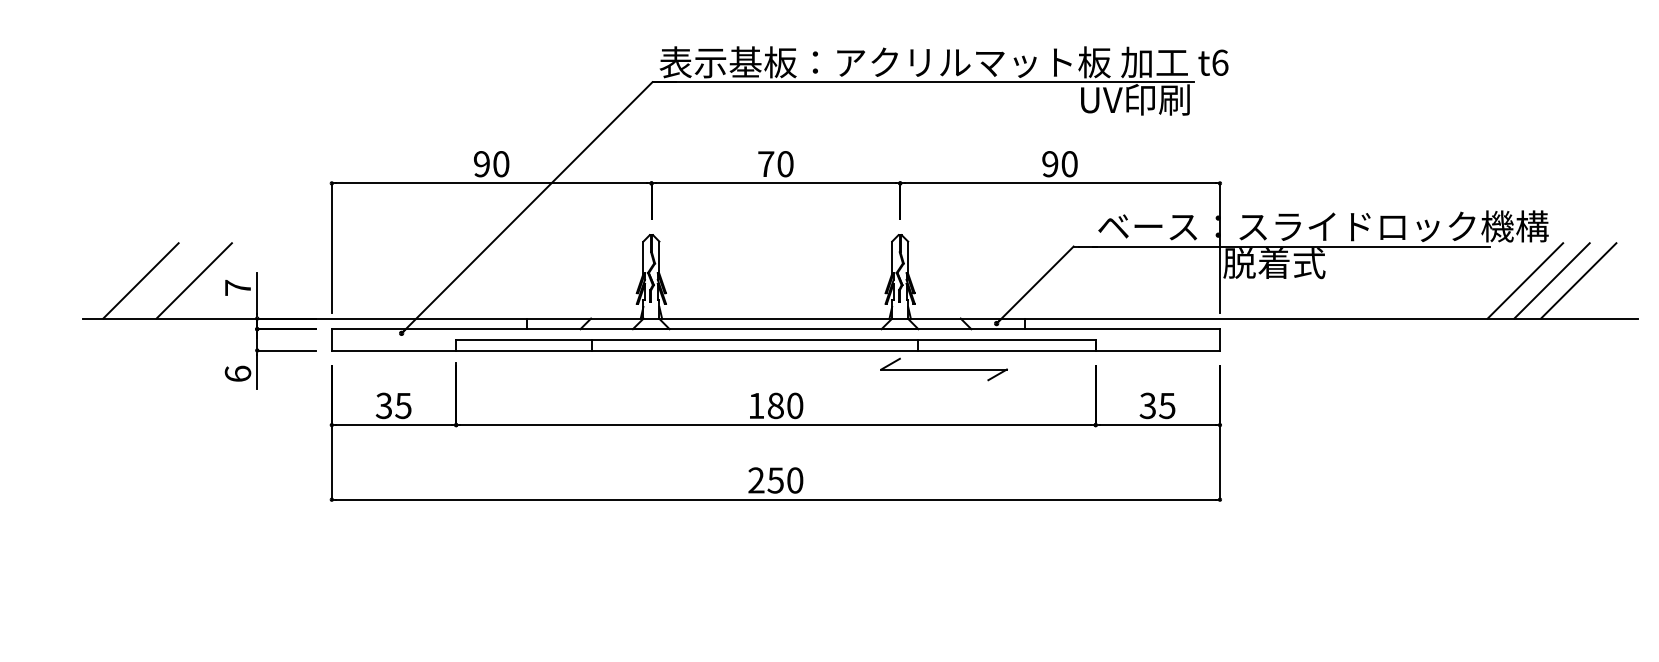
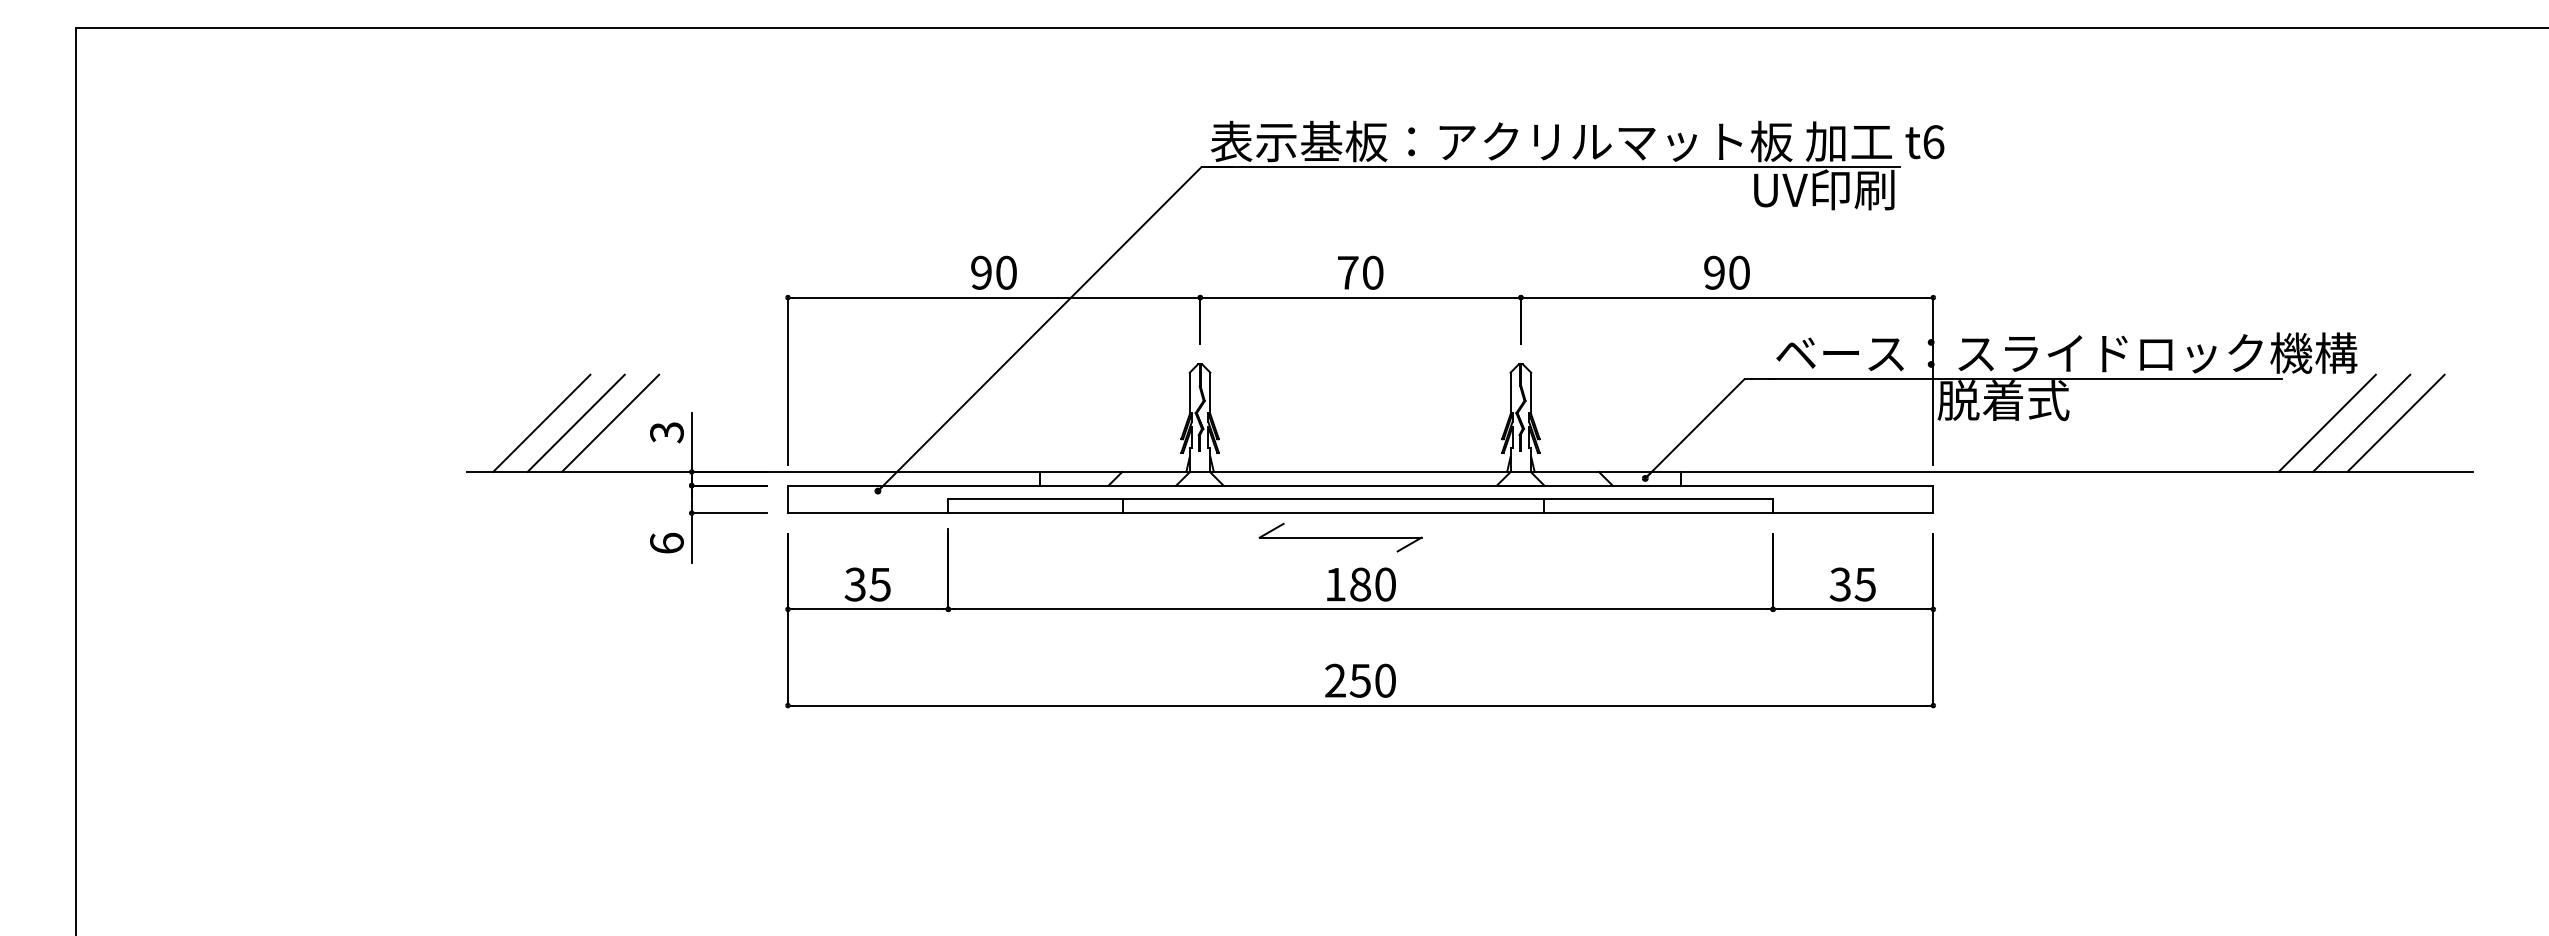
line: (167, 280) -> (575, 422), added
text: (237, 287) -> (666, 432), 7 -> 3
part: (944, 369) -> (1340, 537), moved

